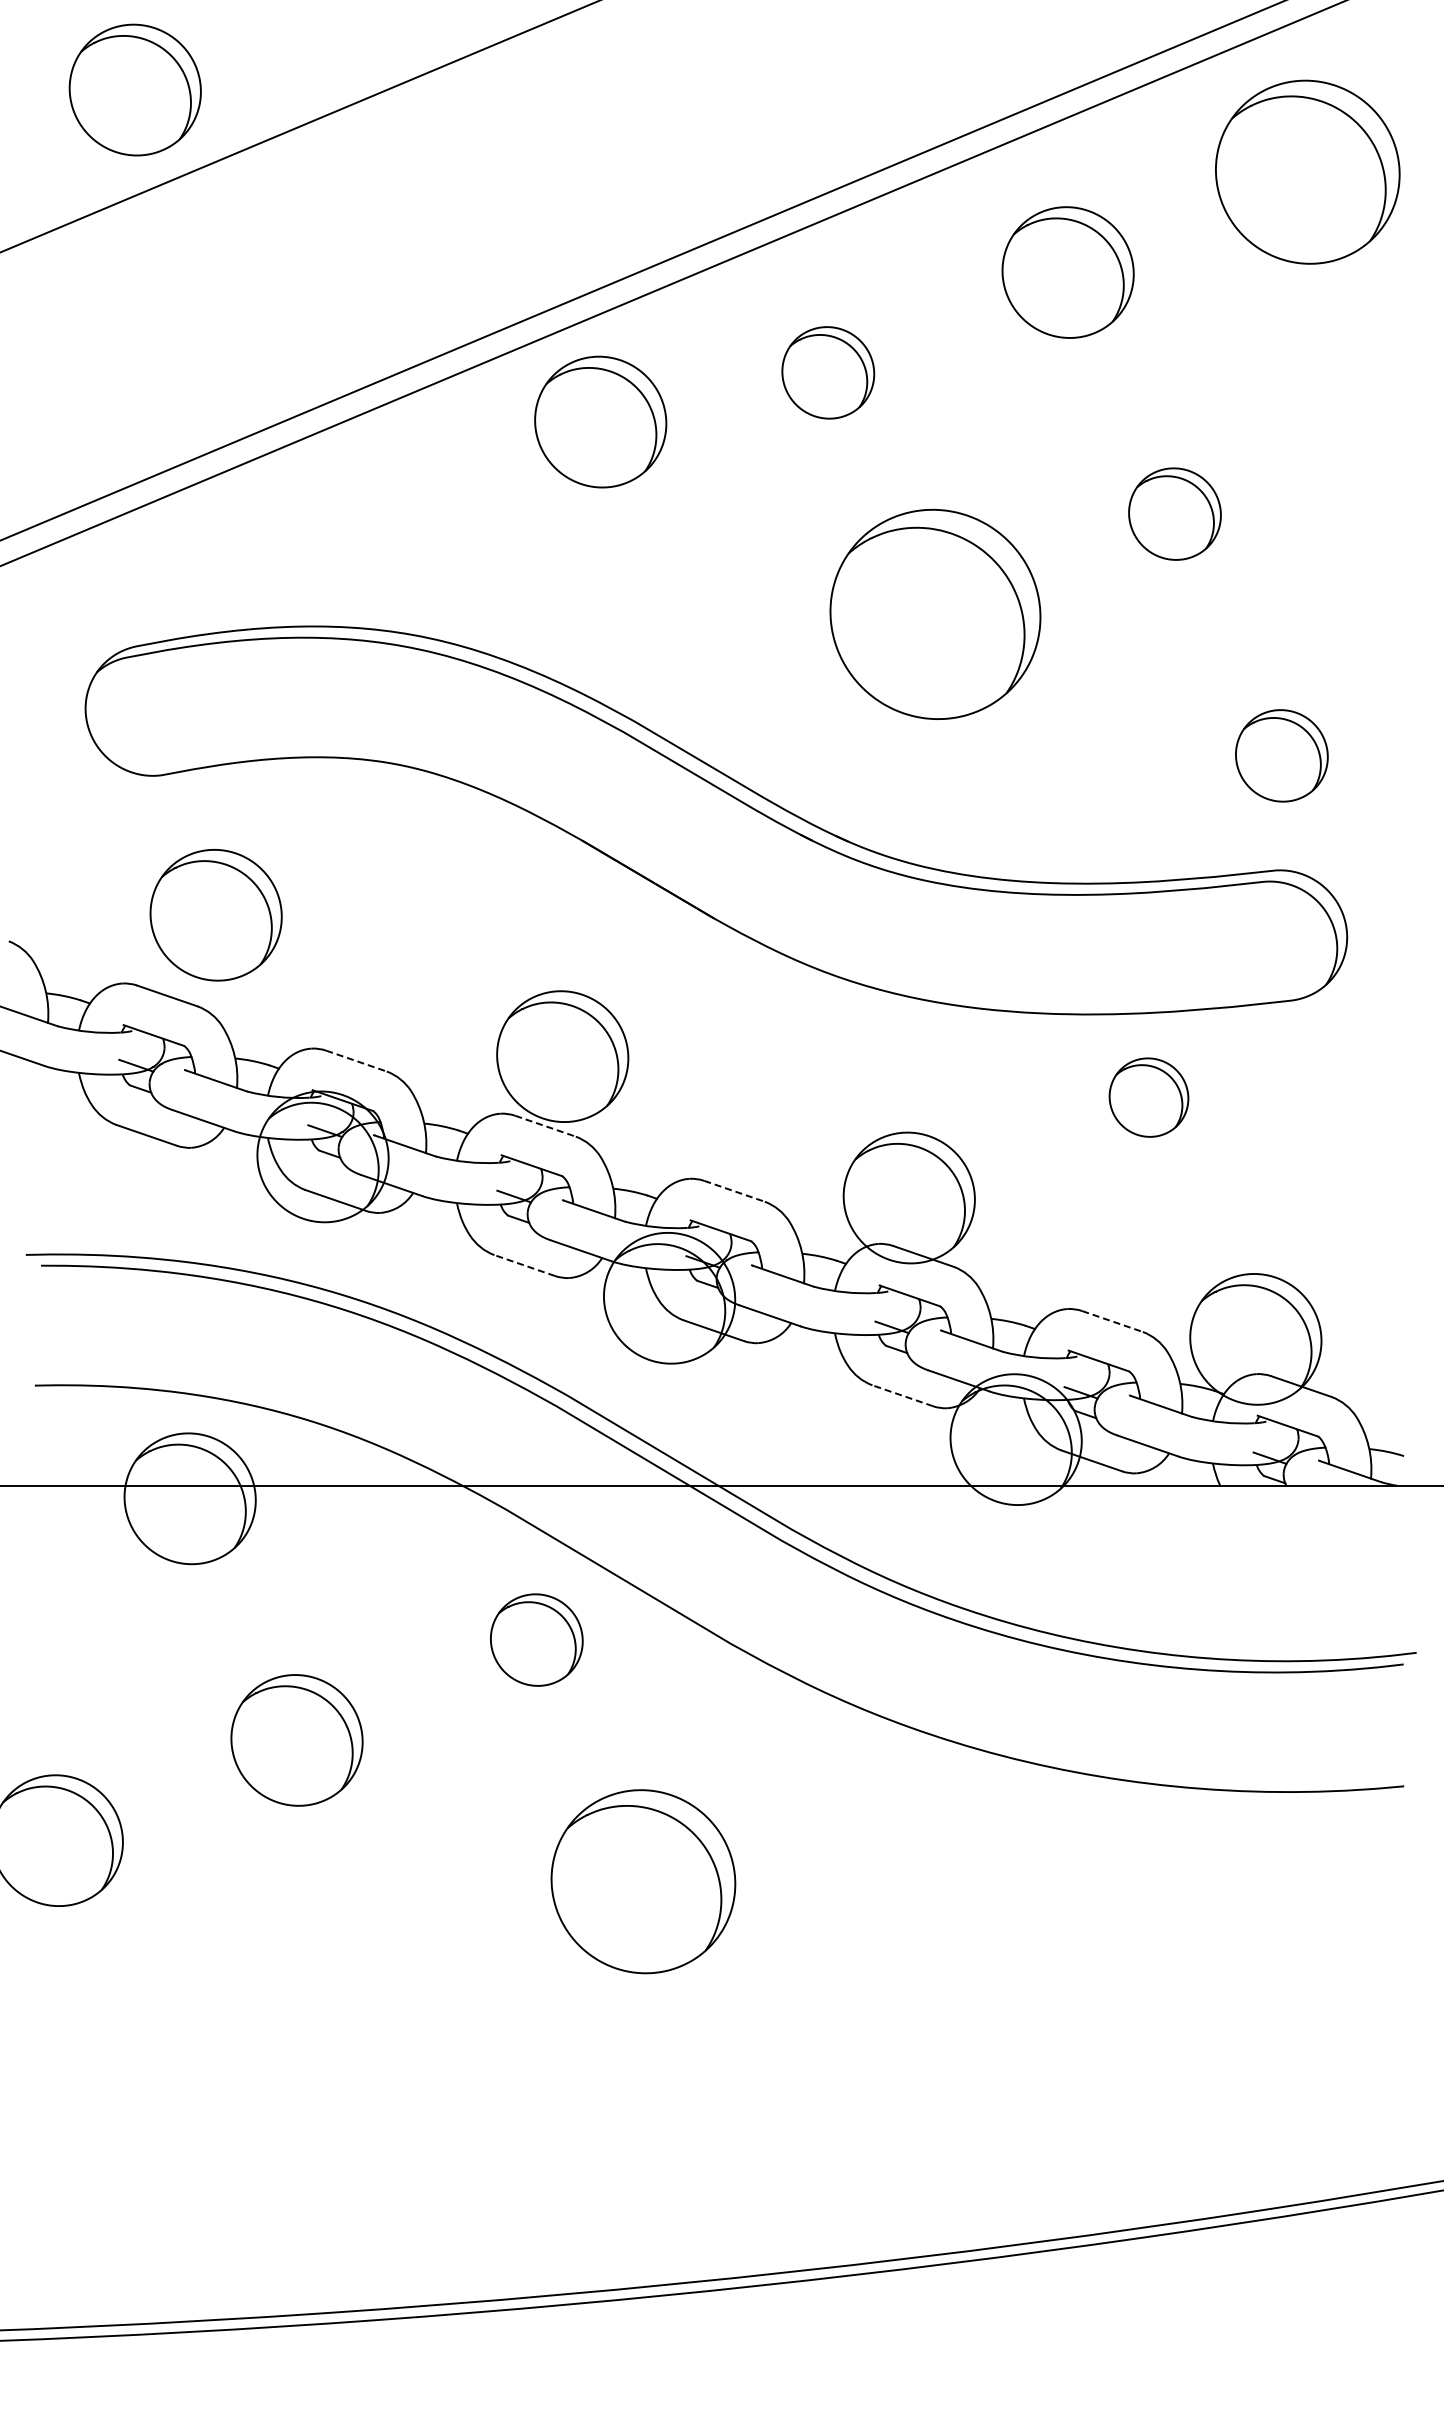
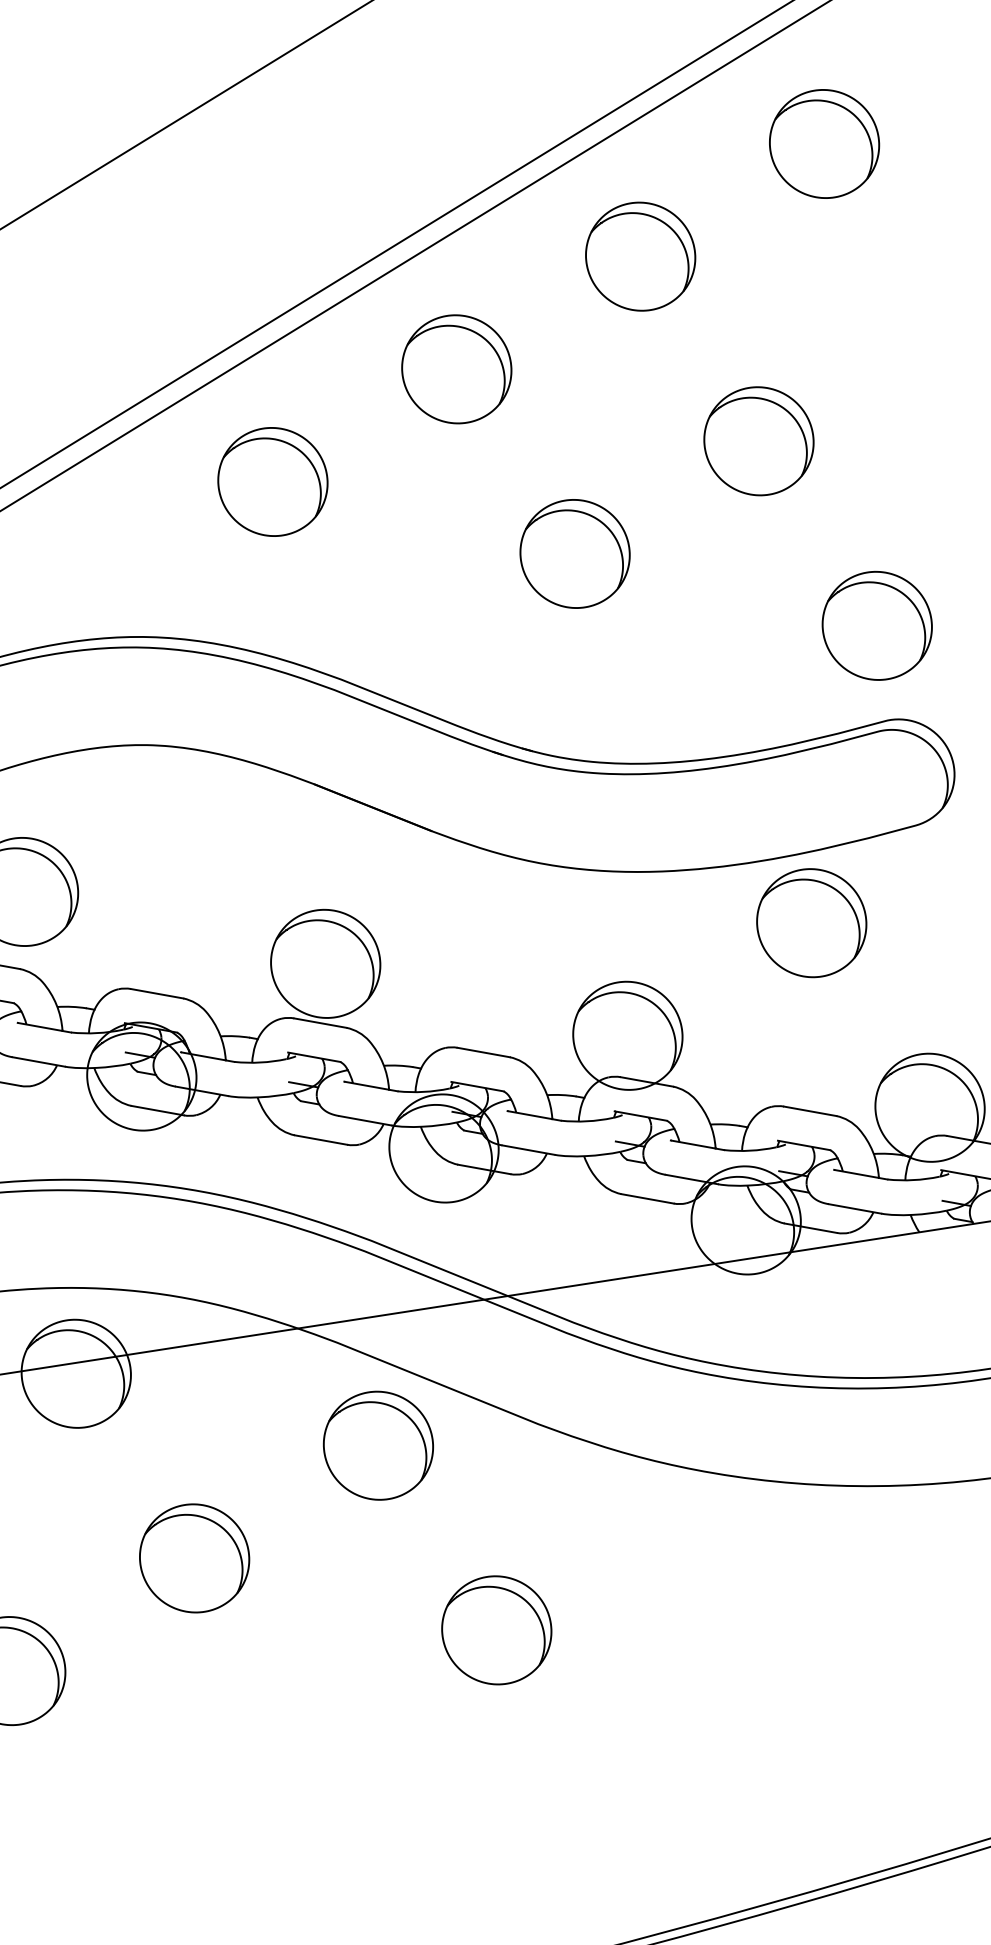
part: (1307, 172) -> (824, 144), size x0.71
part: (827, 372) -> (455, 369), size x1.43
part: (600, 421) -> (272, 481), moved
part: (1174, 513) -> (758, 440), size x1.43
part: (934, 614) -> (574, 554), size x0.62
part: (1281, 755) -> (876, 625), size x1.43
line: (357, 1061) -> (158, 993), dashed -> solid
part: (1148, 1097) -> (811, 923), size x1.67
line: (546, 1126) -> (321, 1023), dashed -> solid
line: (735, 1191) -> (484, 1052), dashed -> solid
line: (524, 1265) -> (320, 1140), dashed -> solid
line: (1113, 1321) -> (811, 1111), dashed -> solid
line: (902, 1395) -> (647, 1198), dashed -> solid
part: (536, 1639) -> (378, 1445), size x1.43
part: (643, 1881) -> (496, 1630), size x0.71

